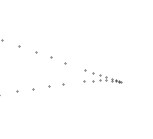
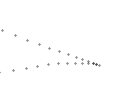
part: (102, 76) -> (78, 58), size x1.43

